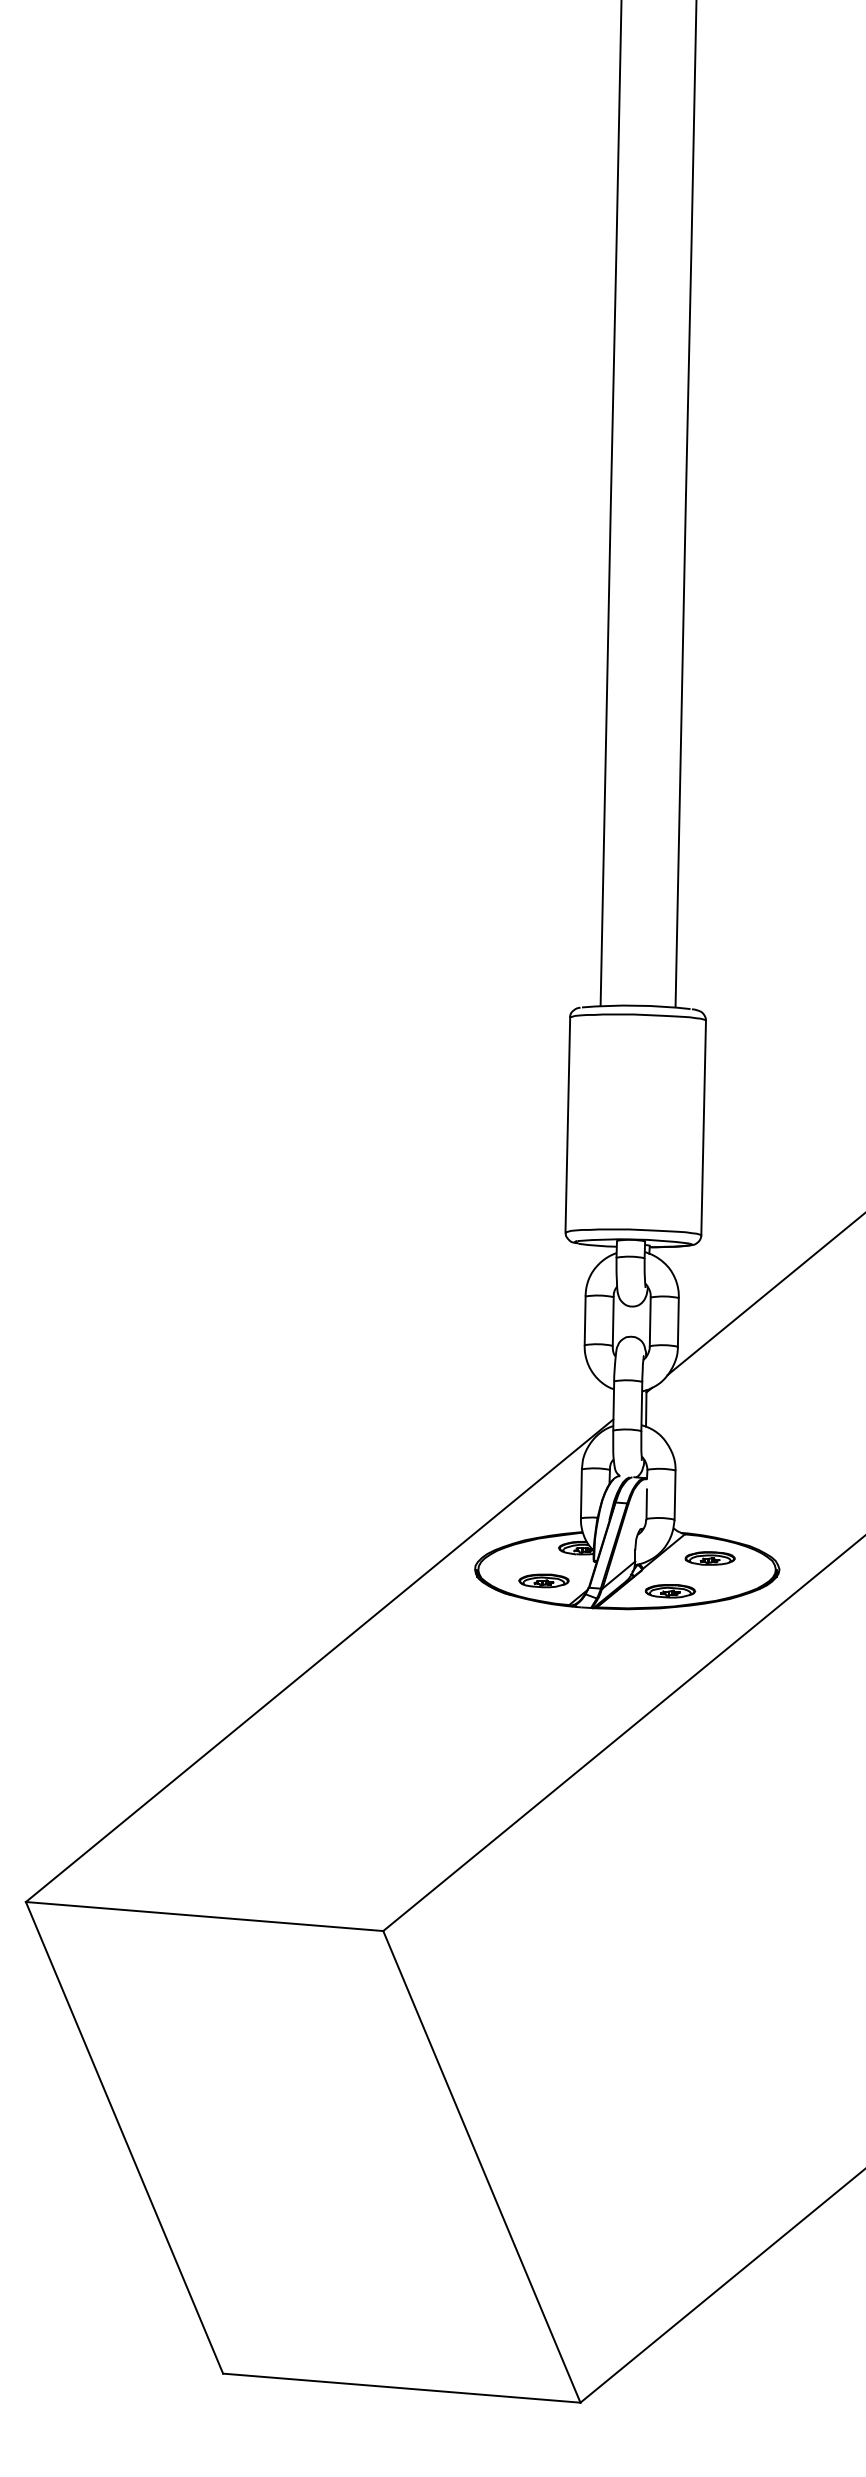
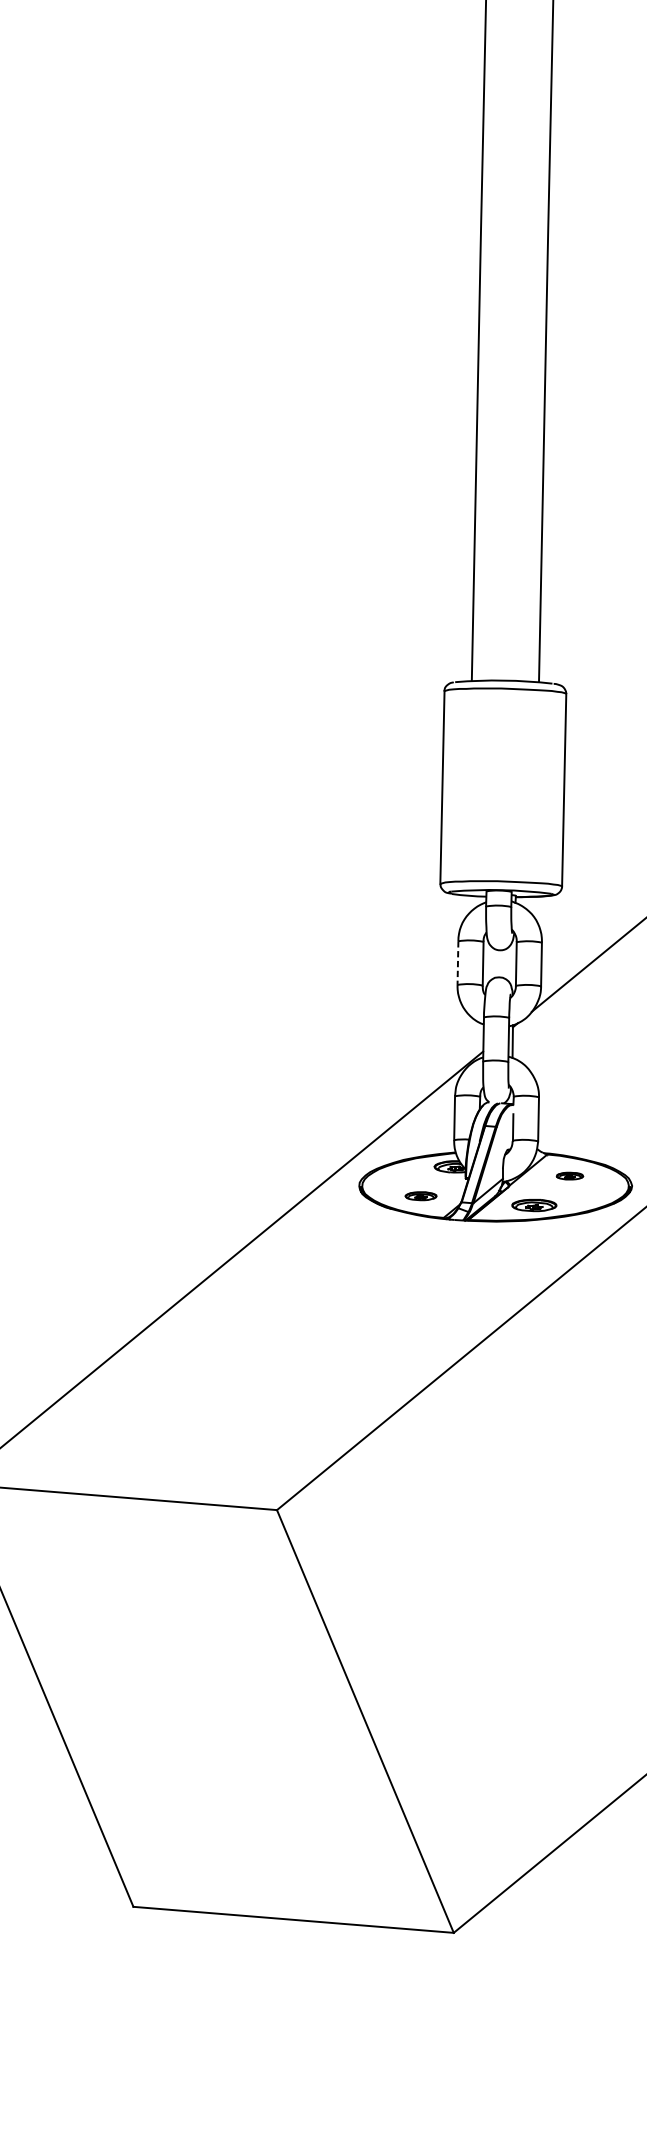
line: (585, 1321) -> (458, 963), solid -> dashed
part: (709, 1558) -> (569, 1176), size x0.6
part: (543, 1580) -> (420, 1195), size x0.7

